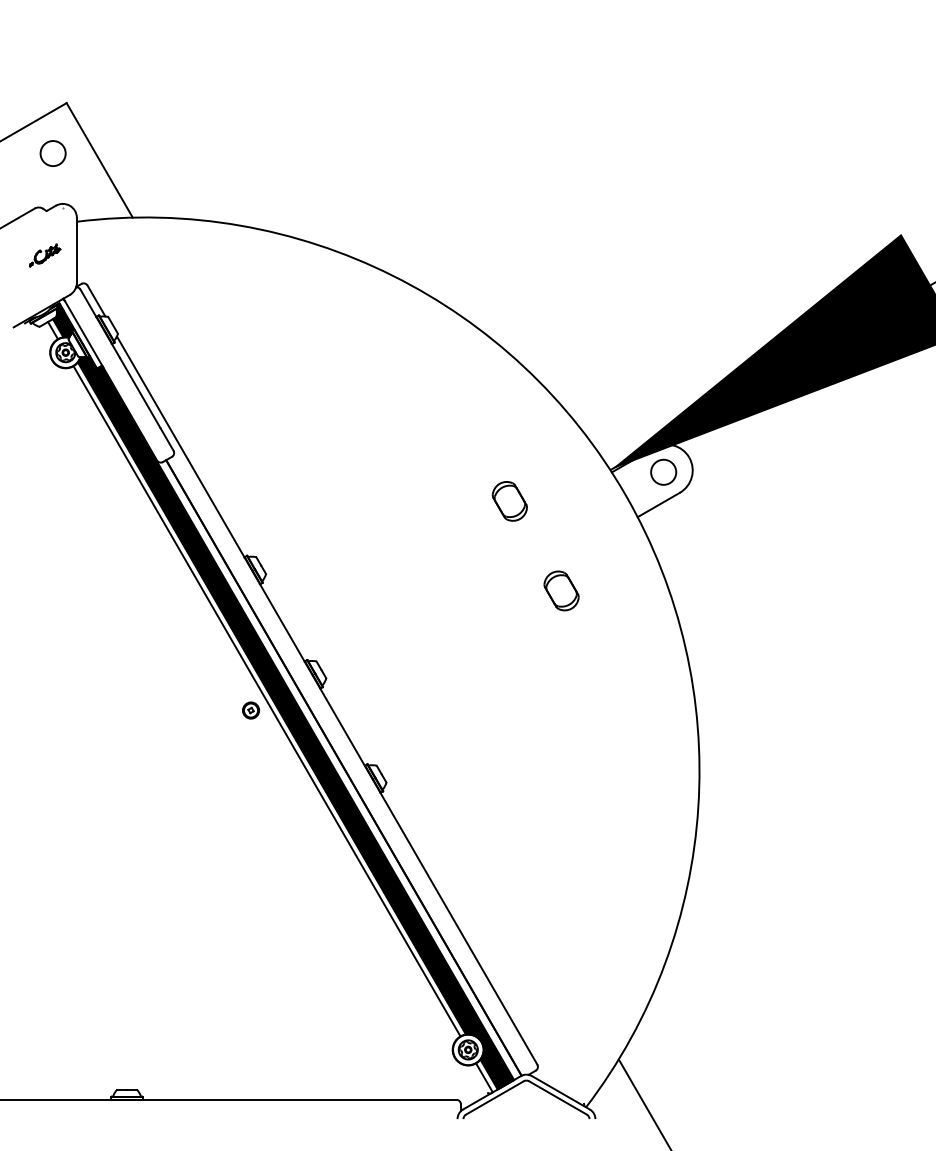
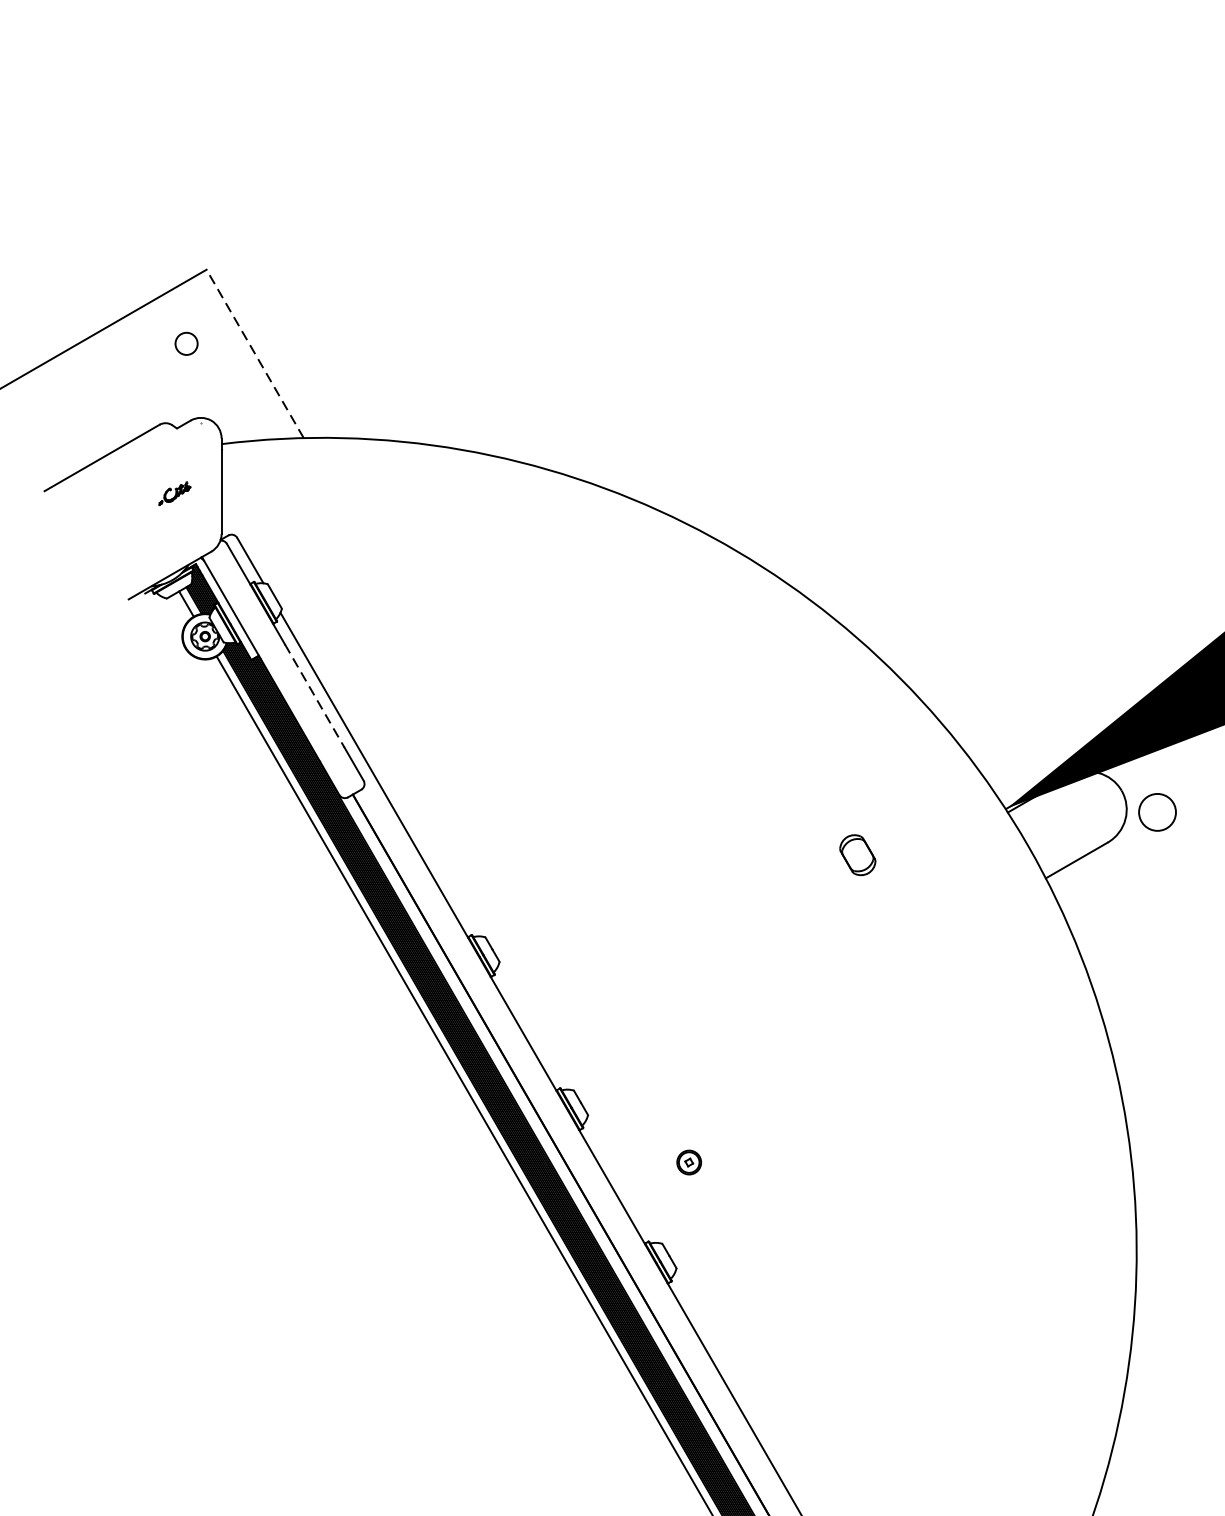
circle: (52, 153) -> (185, 343), size x0.6
line: (99, 159) -> (254, 352), solid -> dashed
part: (45, 255) -> (175, 493), size x0.7
line: (140, 393) -> (315, 696), solid -> dashed
circle: (663, 471) -> (1157, 811), moved
part: (509, 501) -> (857, 855), size x0.7
part: (561, 590) -> (933, 986), removed
part: (250, 710) -> (688, 1162), moved

